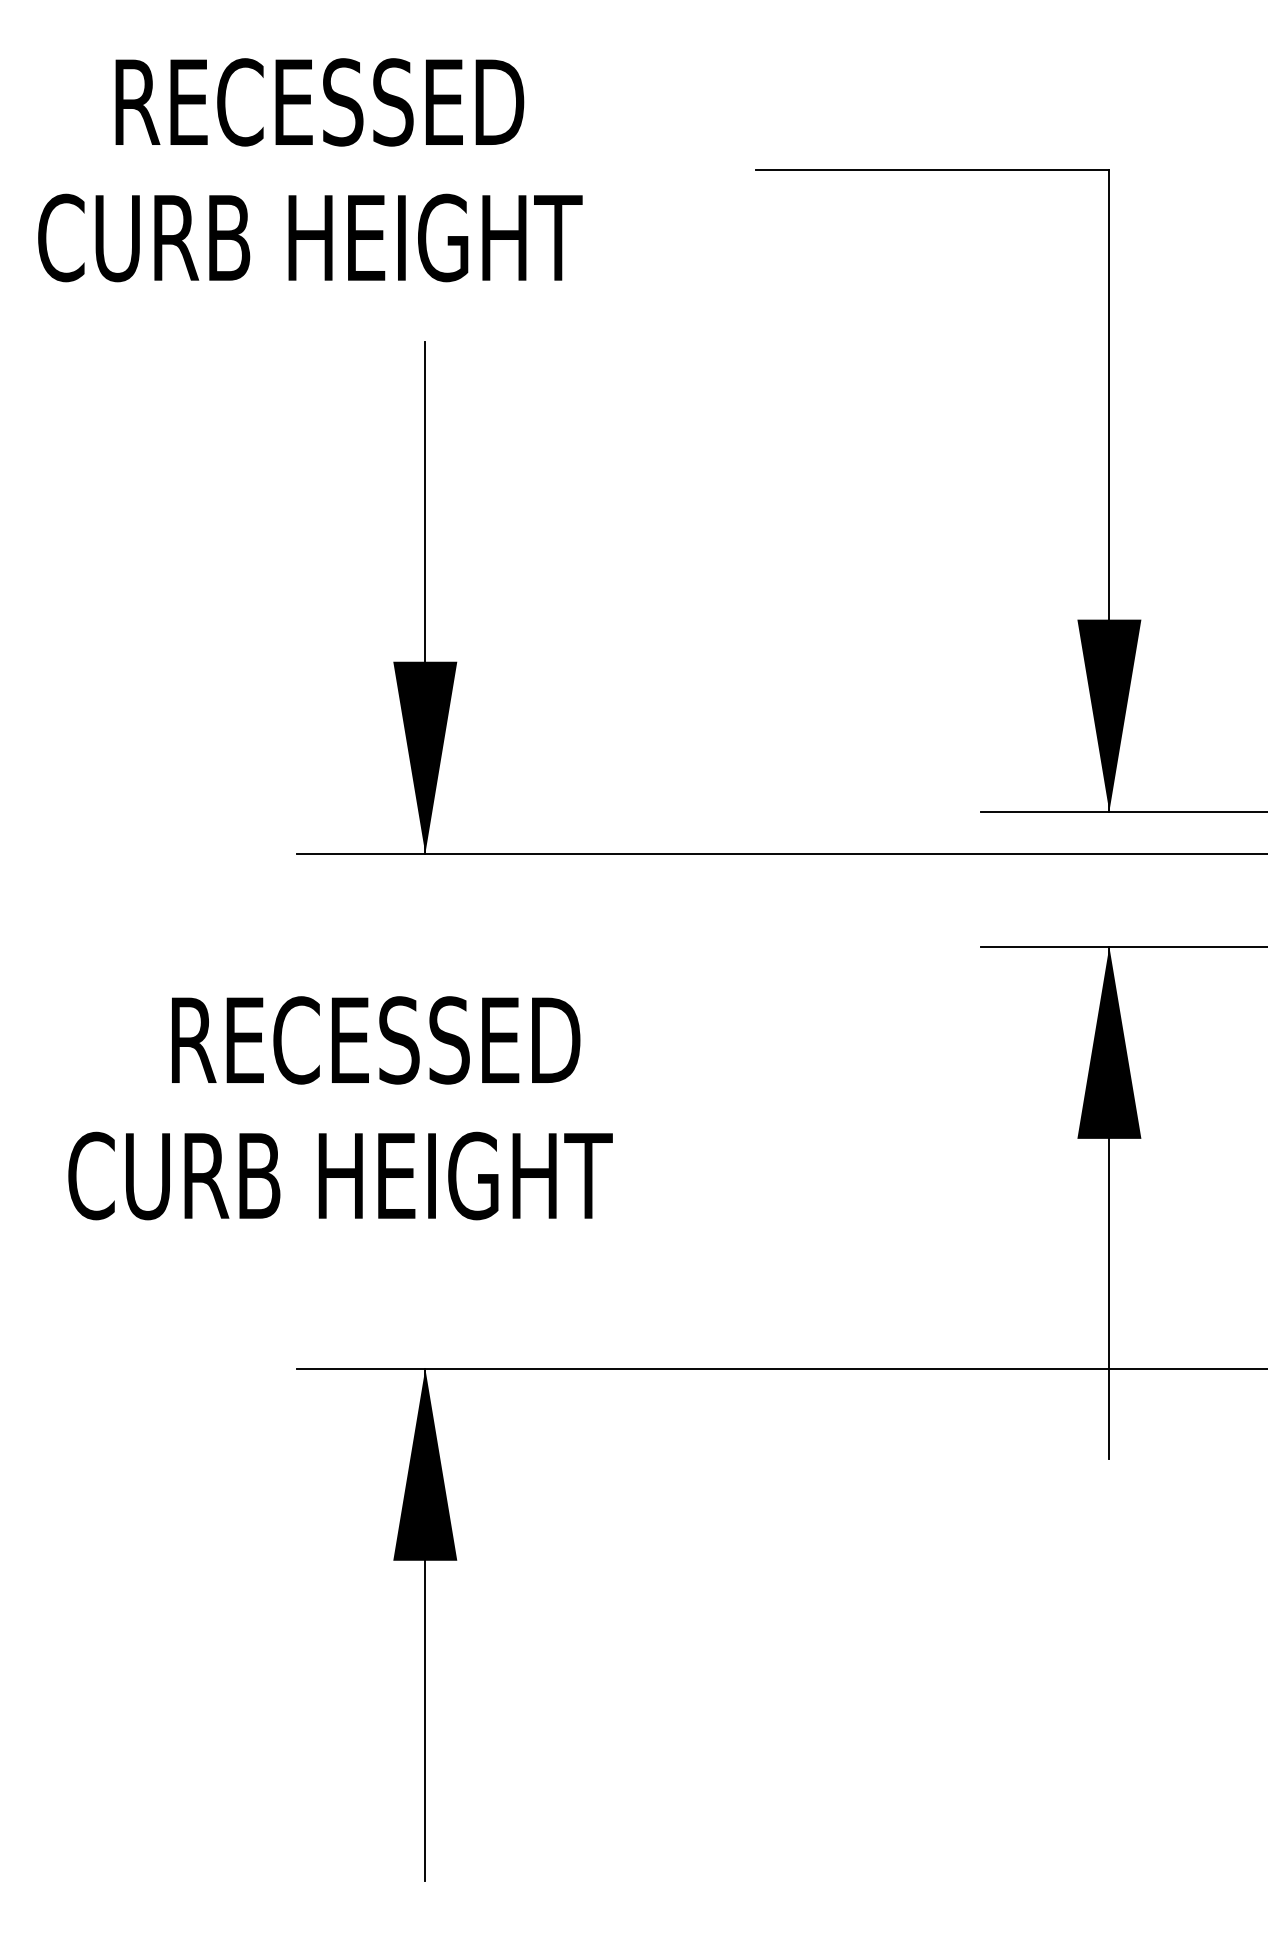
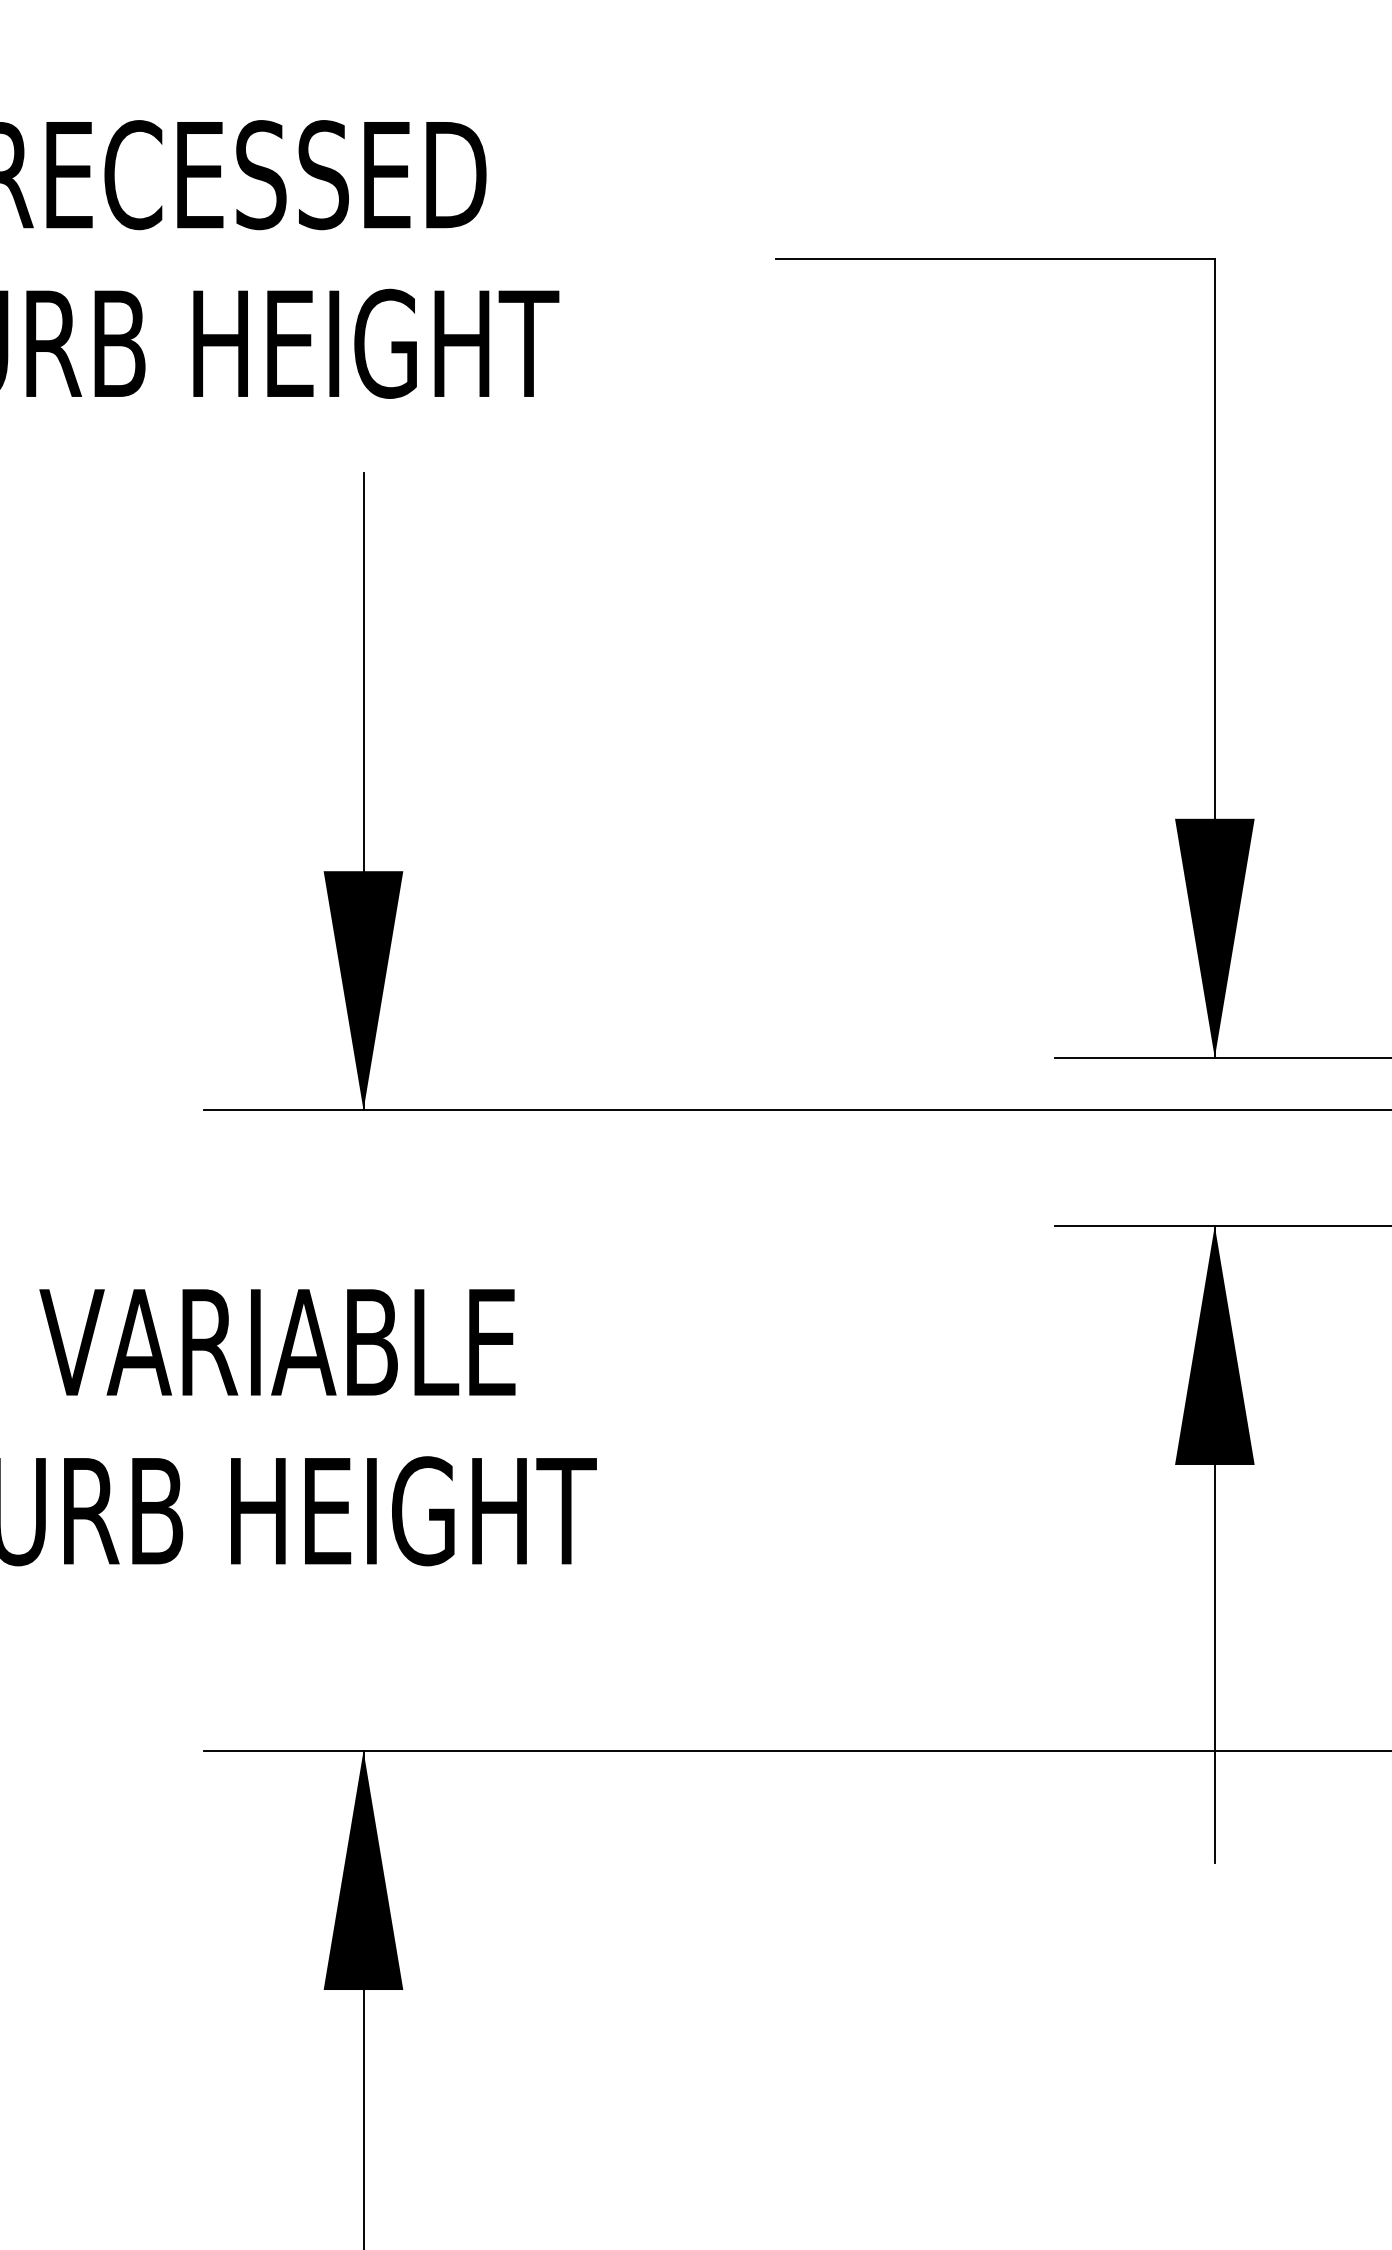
text: (372, 1040) -> (297, 1342), RECESSED -> VARIABLE

